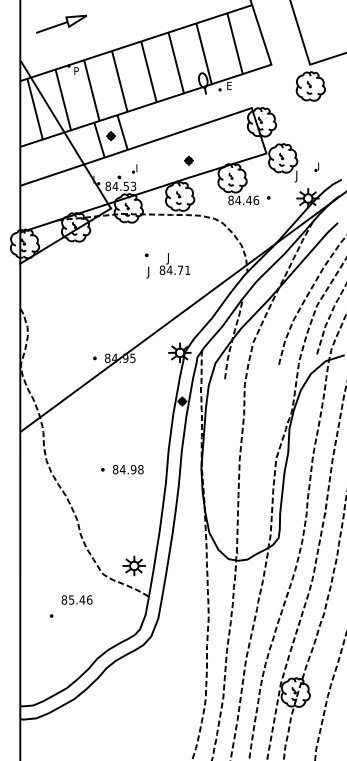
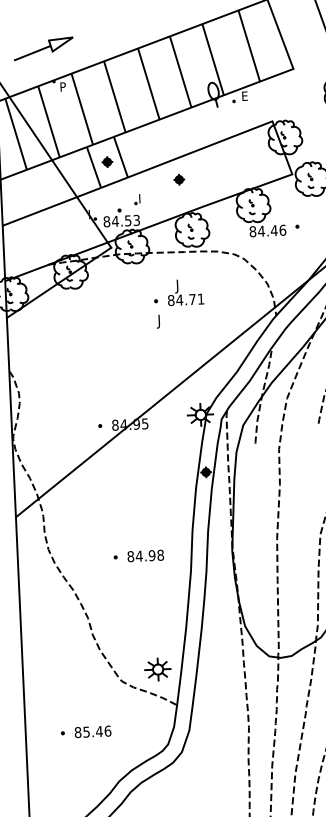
part: (61, 23) -> (43, 48), moved
part: (188, 160) -> (178, 179), moved
text: (174, 263) -> (185, 291), moved
text: (76, 599) -> (92, 731), moved

